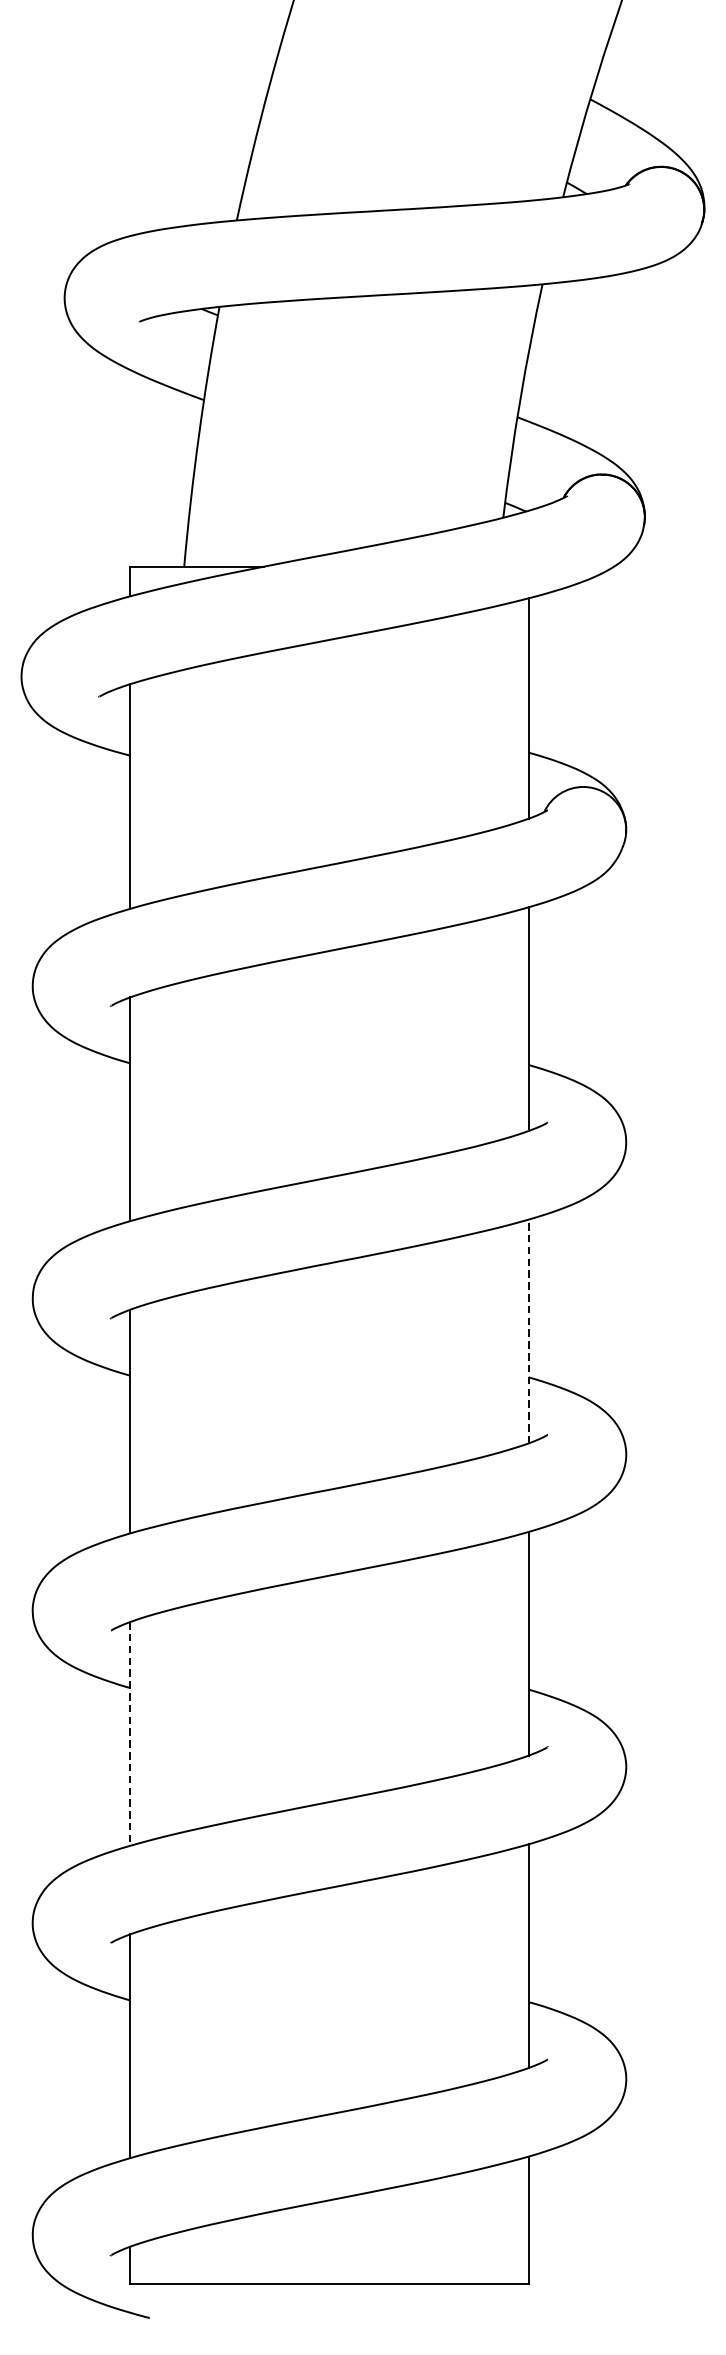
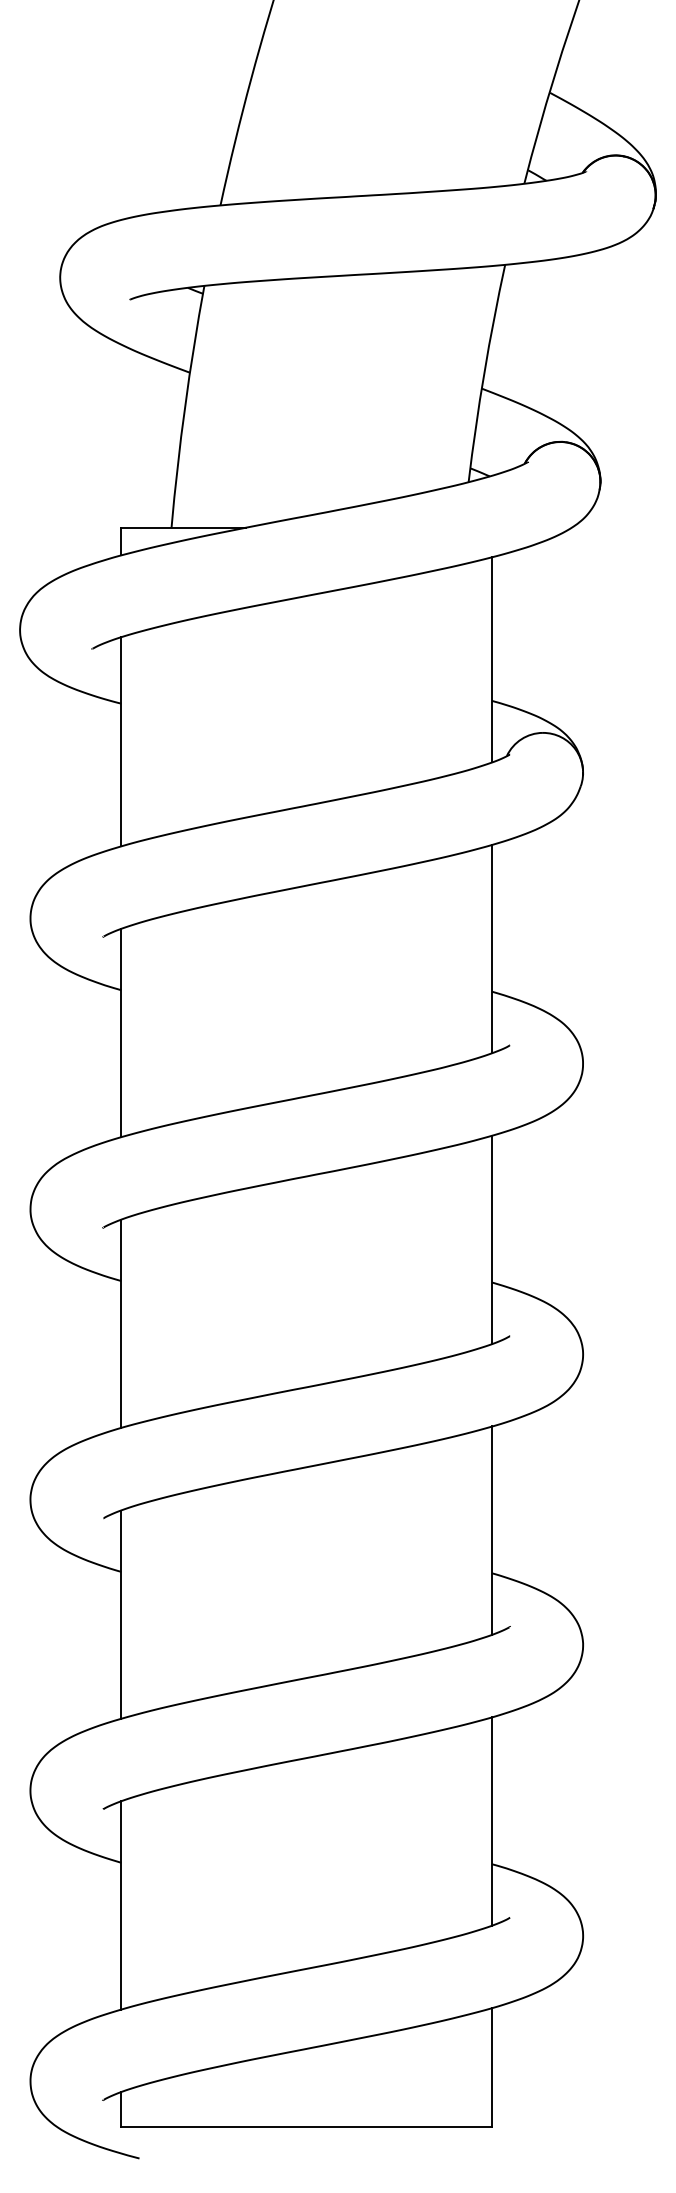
line: (528, 1331) -> (492, 1239), dashed -> solid
line: (130, 1734) -> (121, 1615), dashed -> solid

